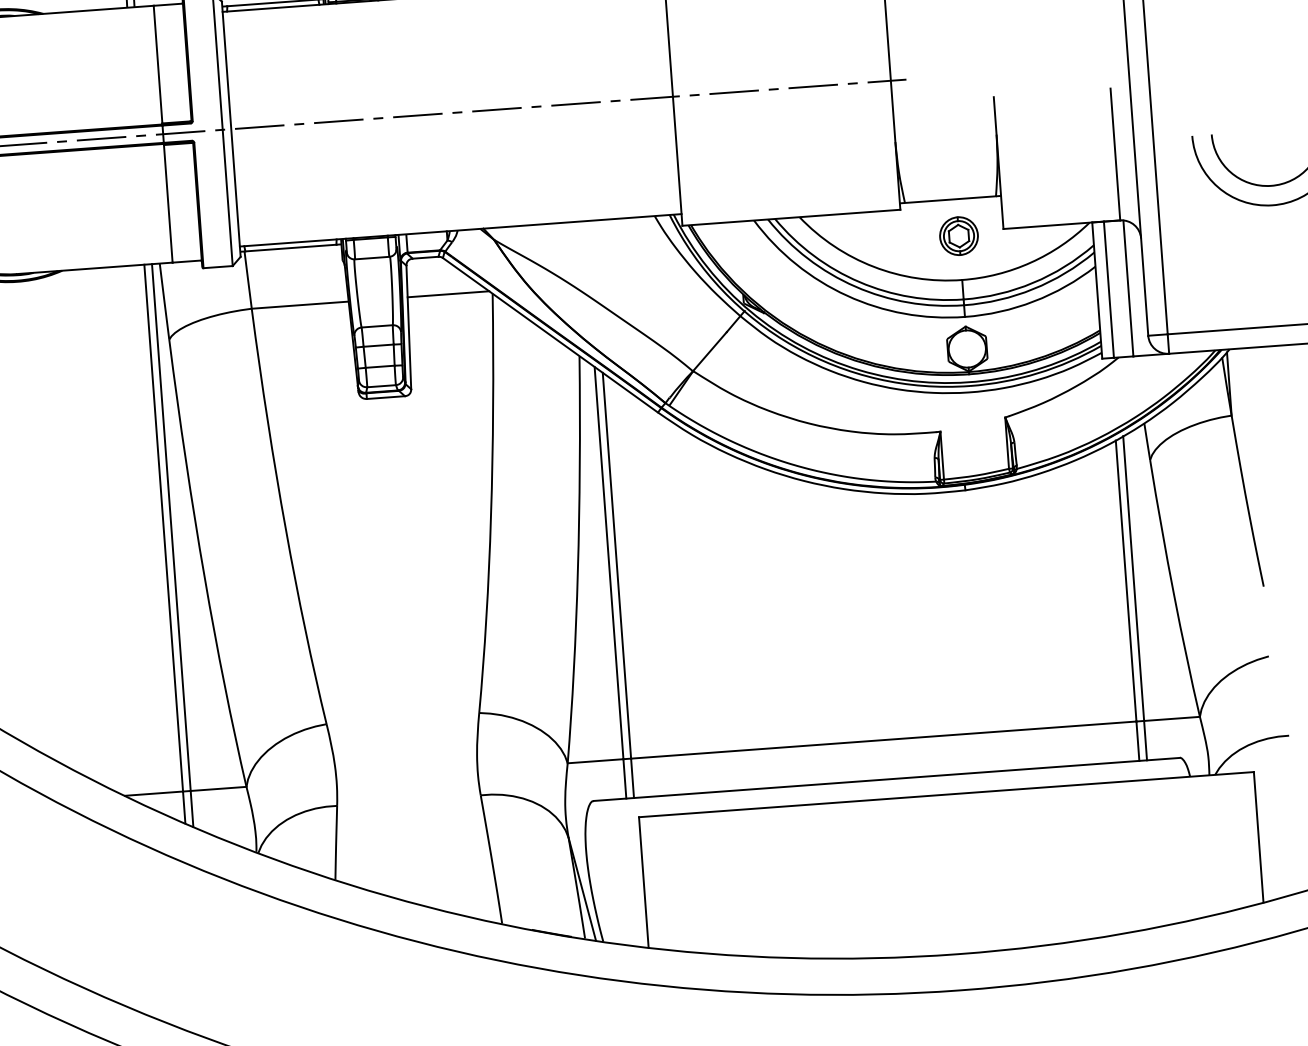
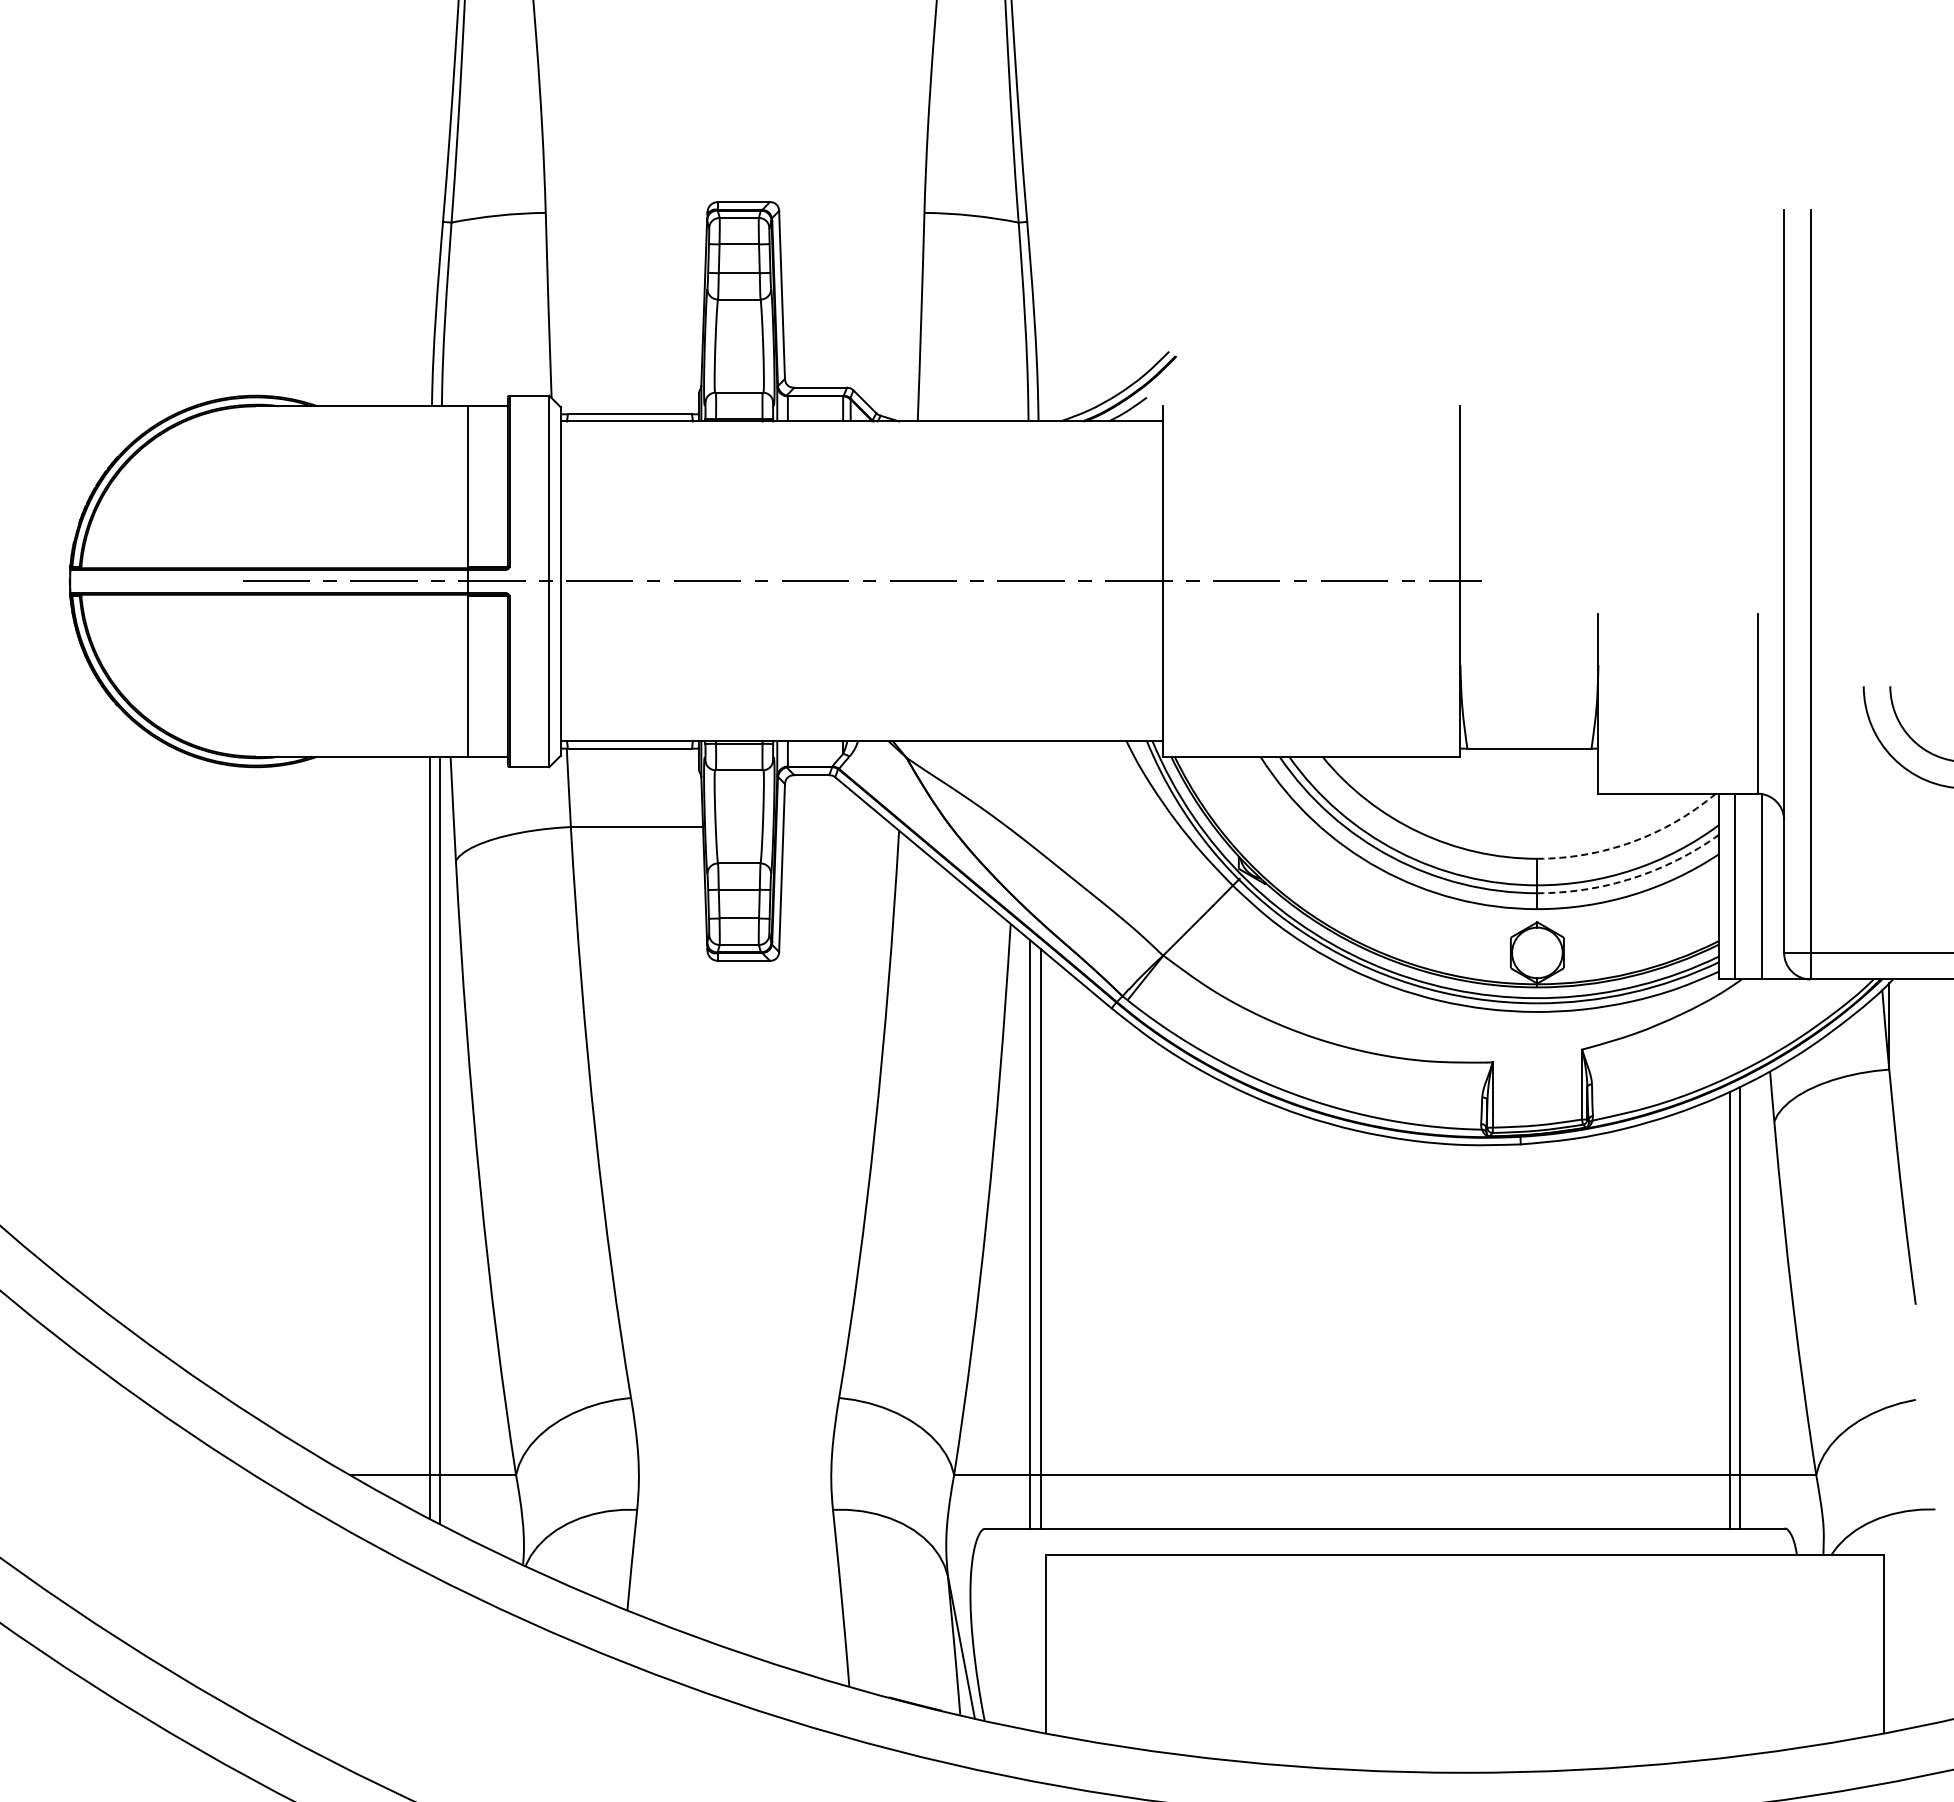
part: (958, 235) -> (1536, 798), removed
arc: (1031, 262) -> (1632, 842), solid -> dashed
arc: (1033, 289) -> (1633, 878), solid -> dashed
line: (448, 294) -> (838, 827), removed

